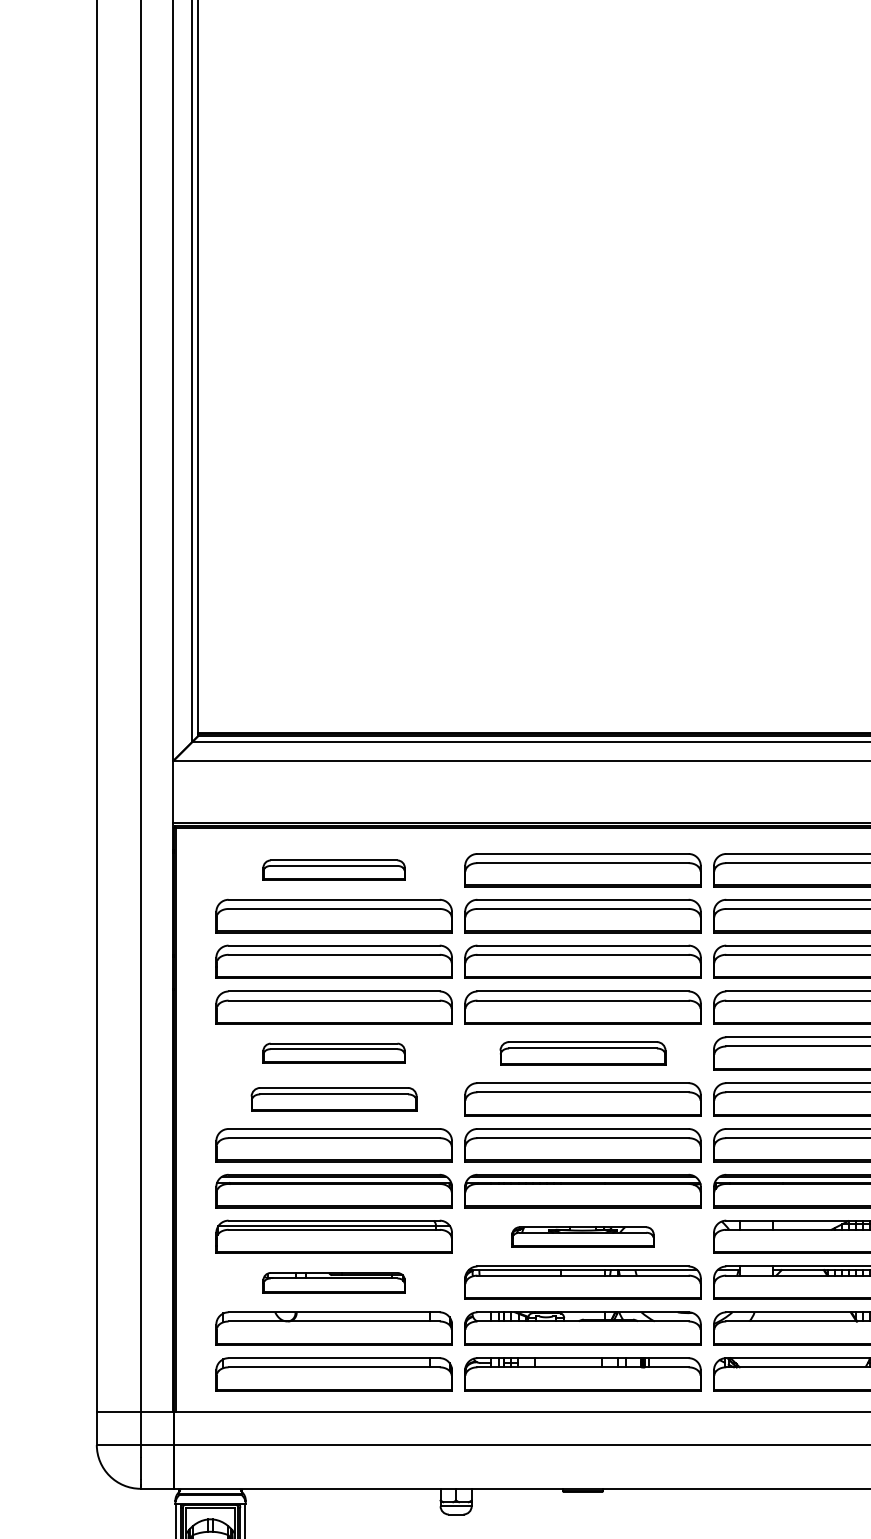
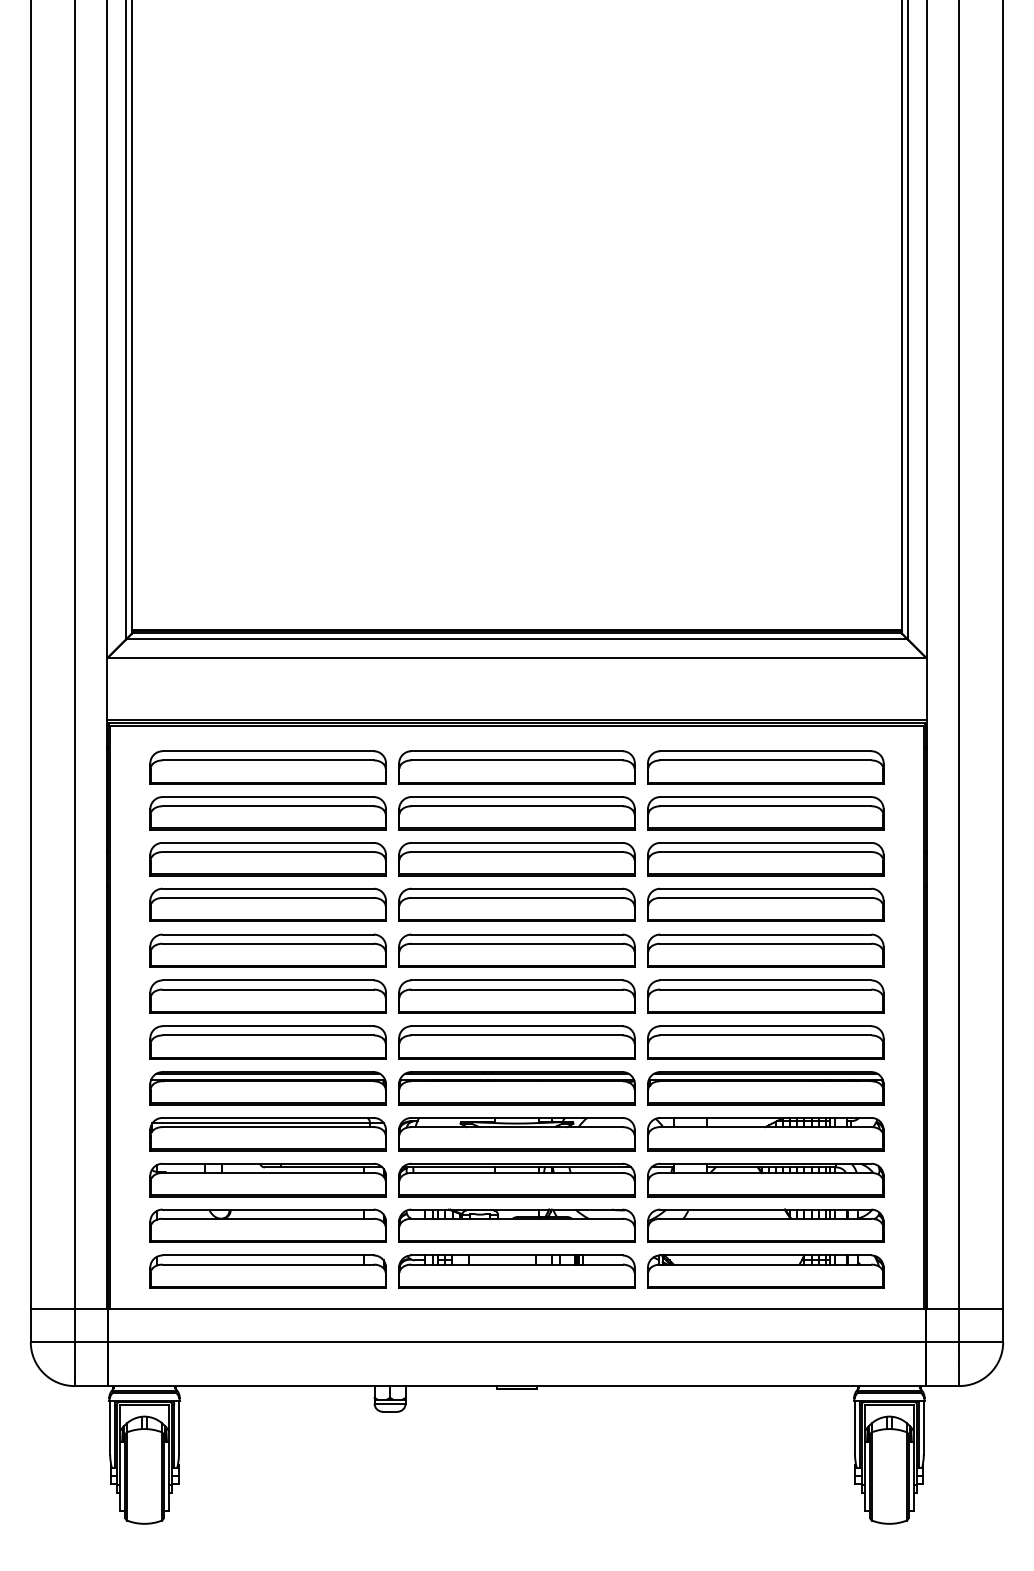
part: (333, 870) -> (267, 767), size x1.67
part: (333, 1053) -> (267, 950), size x1.67
part: (582, 1053) -> (516, 950), size x1.43
part: (333, 1099) -> (267, 996), size x1.43
part: (582, 1237) -> (516, 1134), size x1.67
part: (333, 1282) -> (267, 1179), size x1.67

